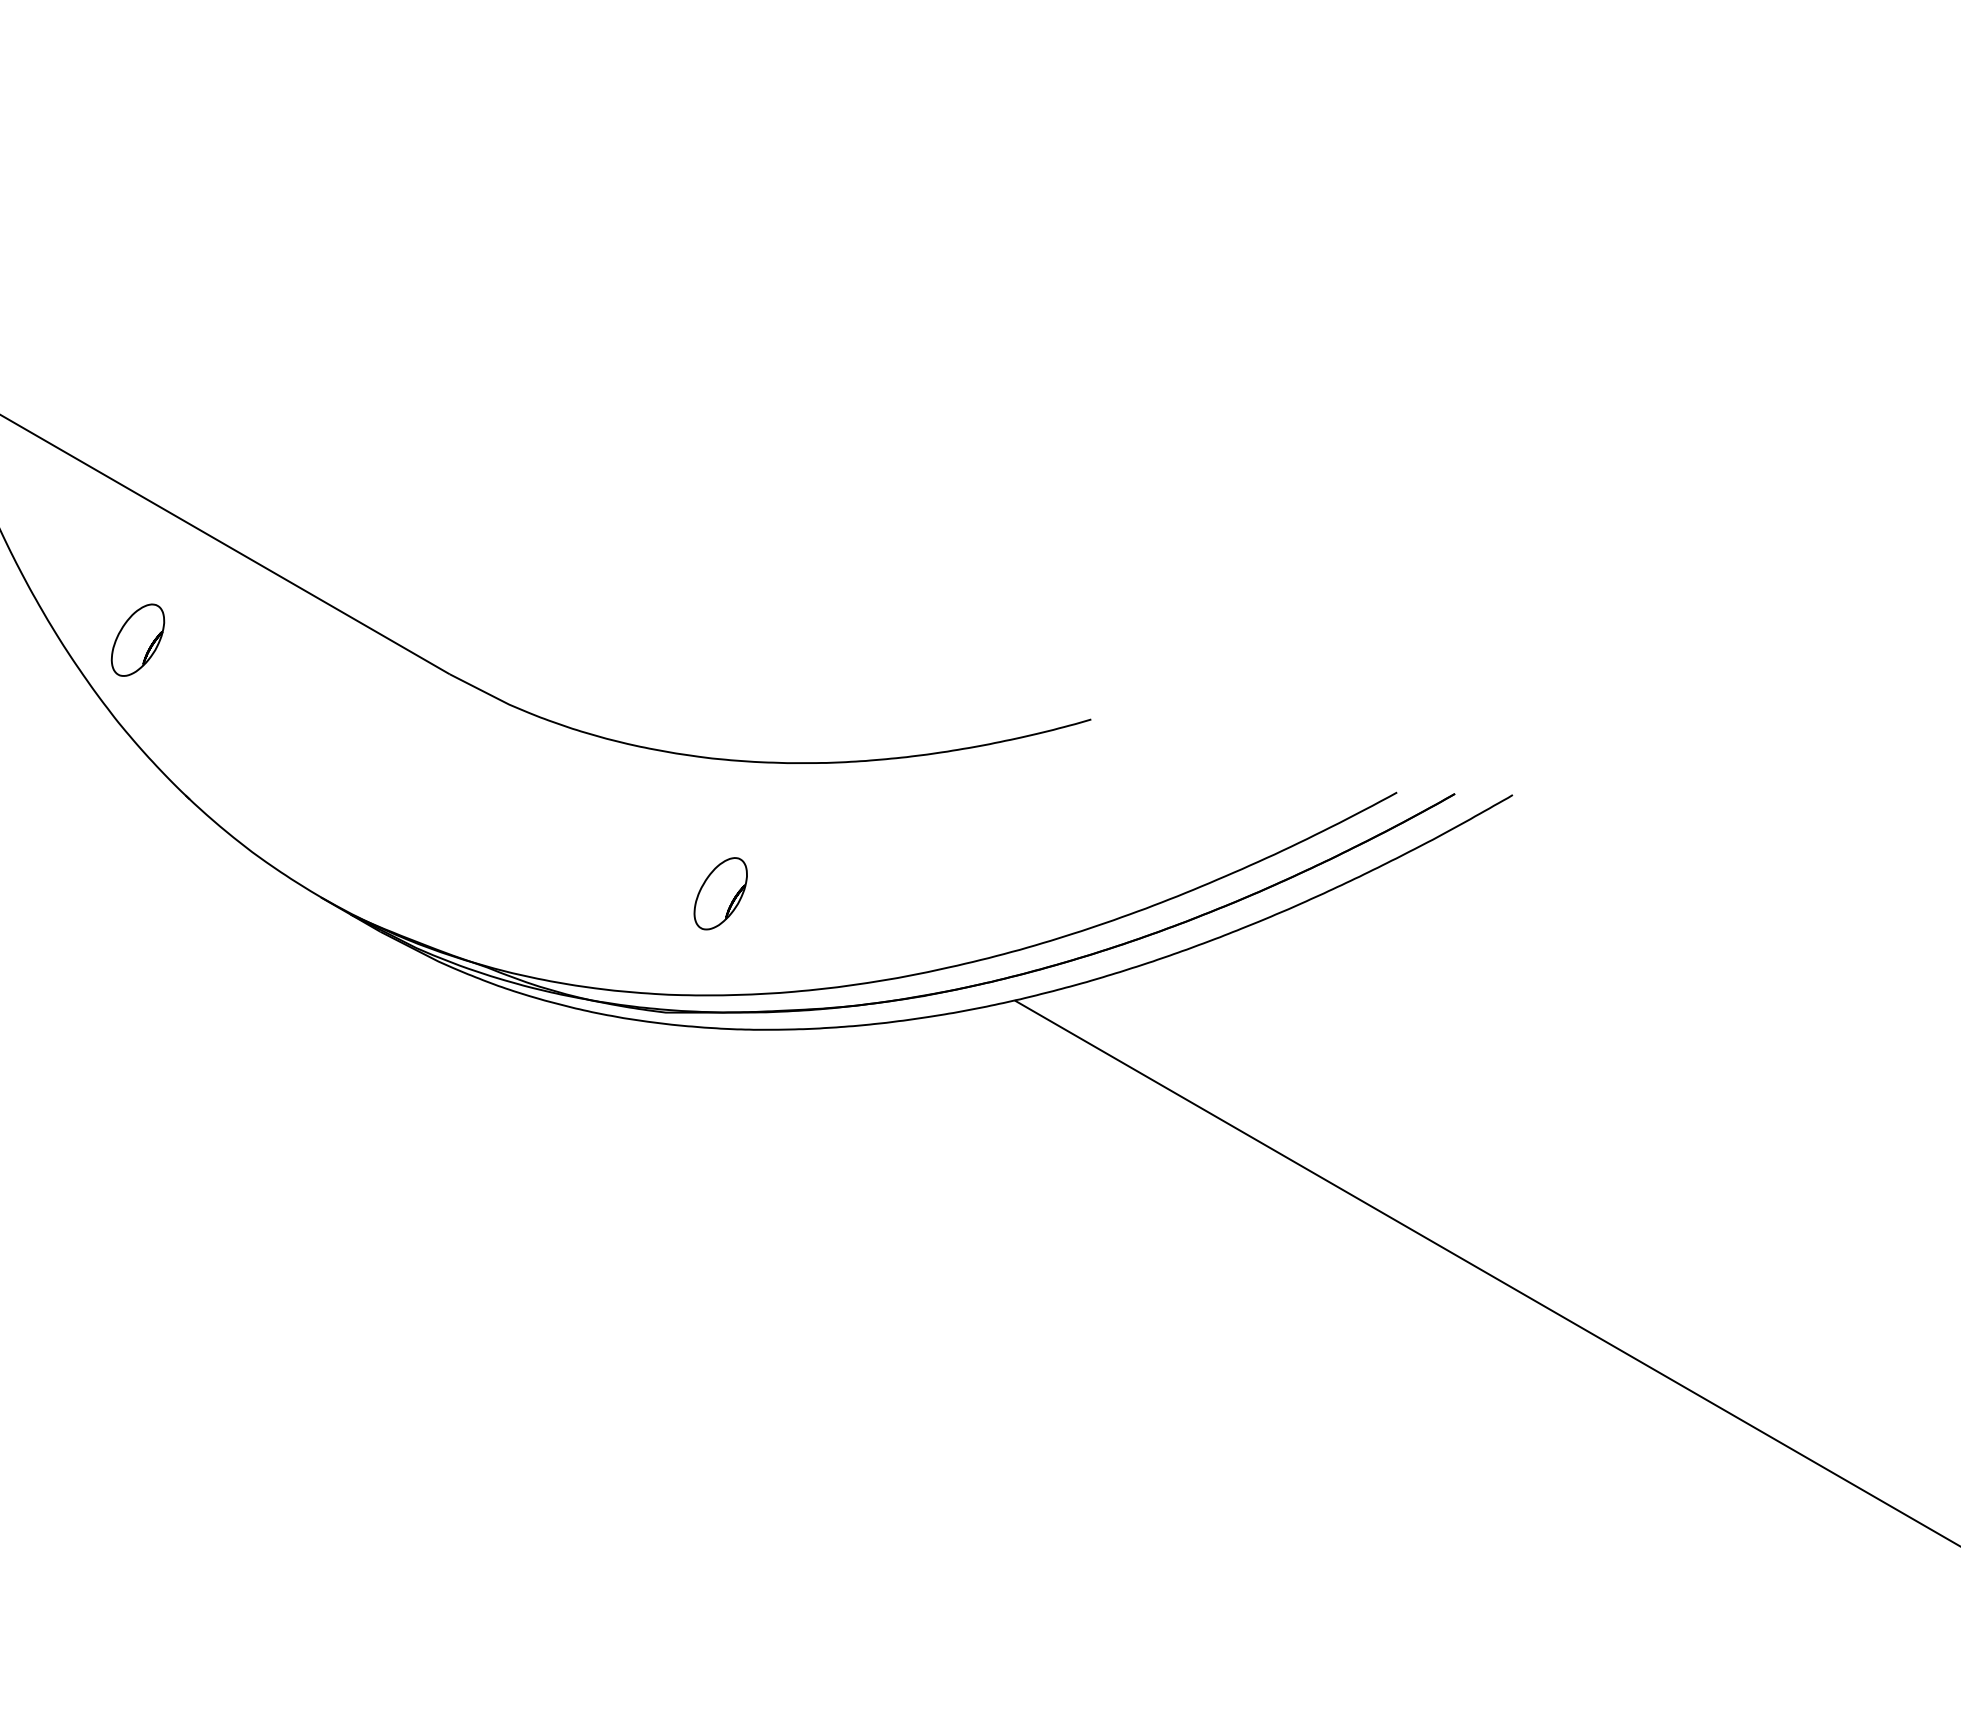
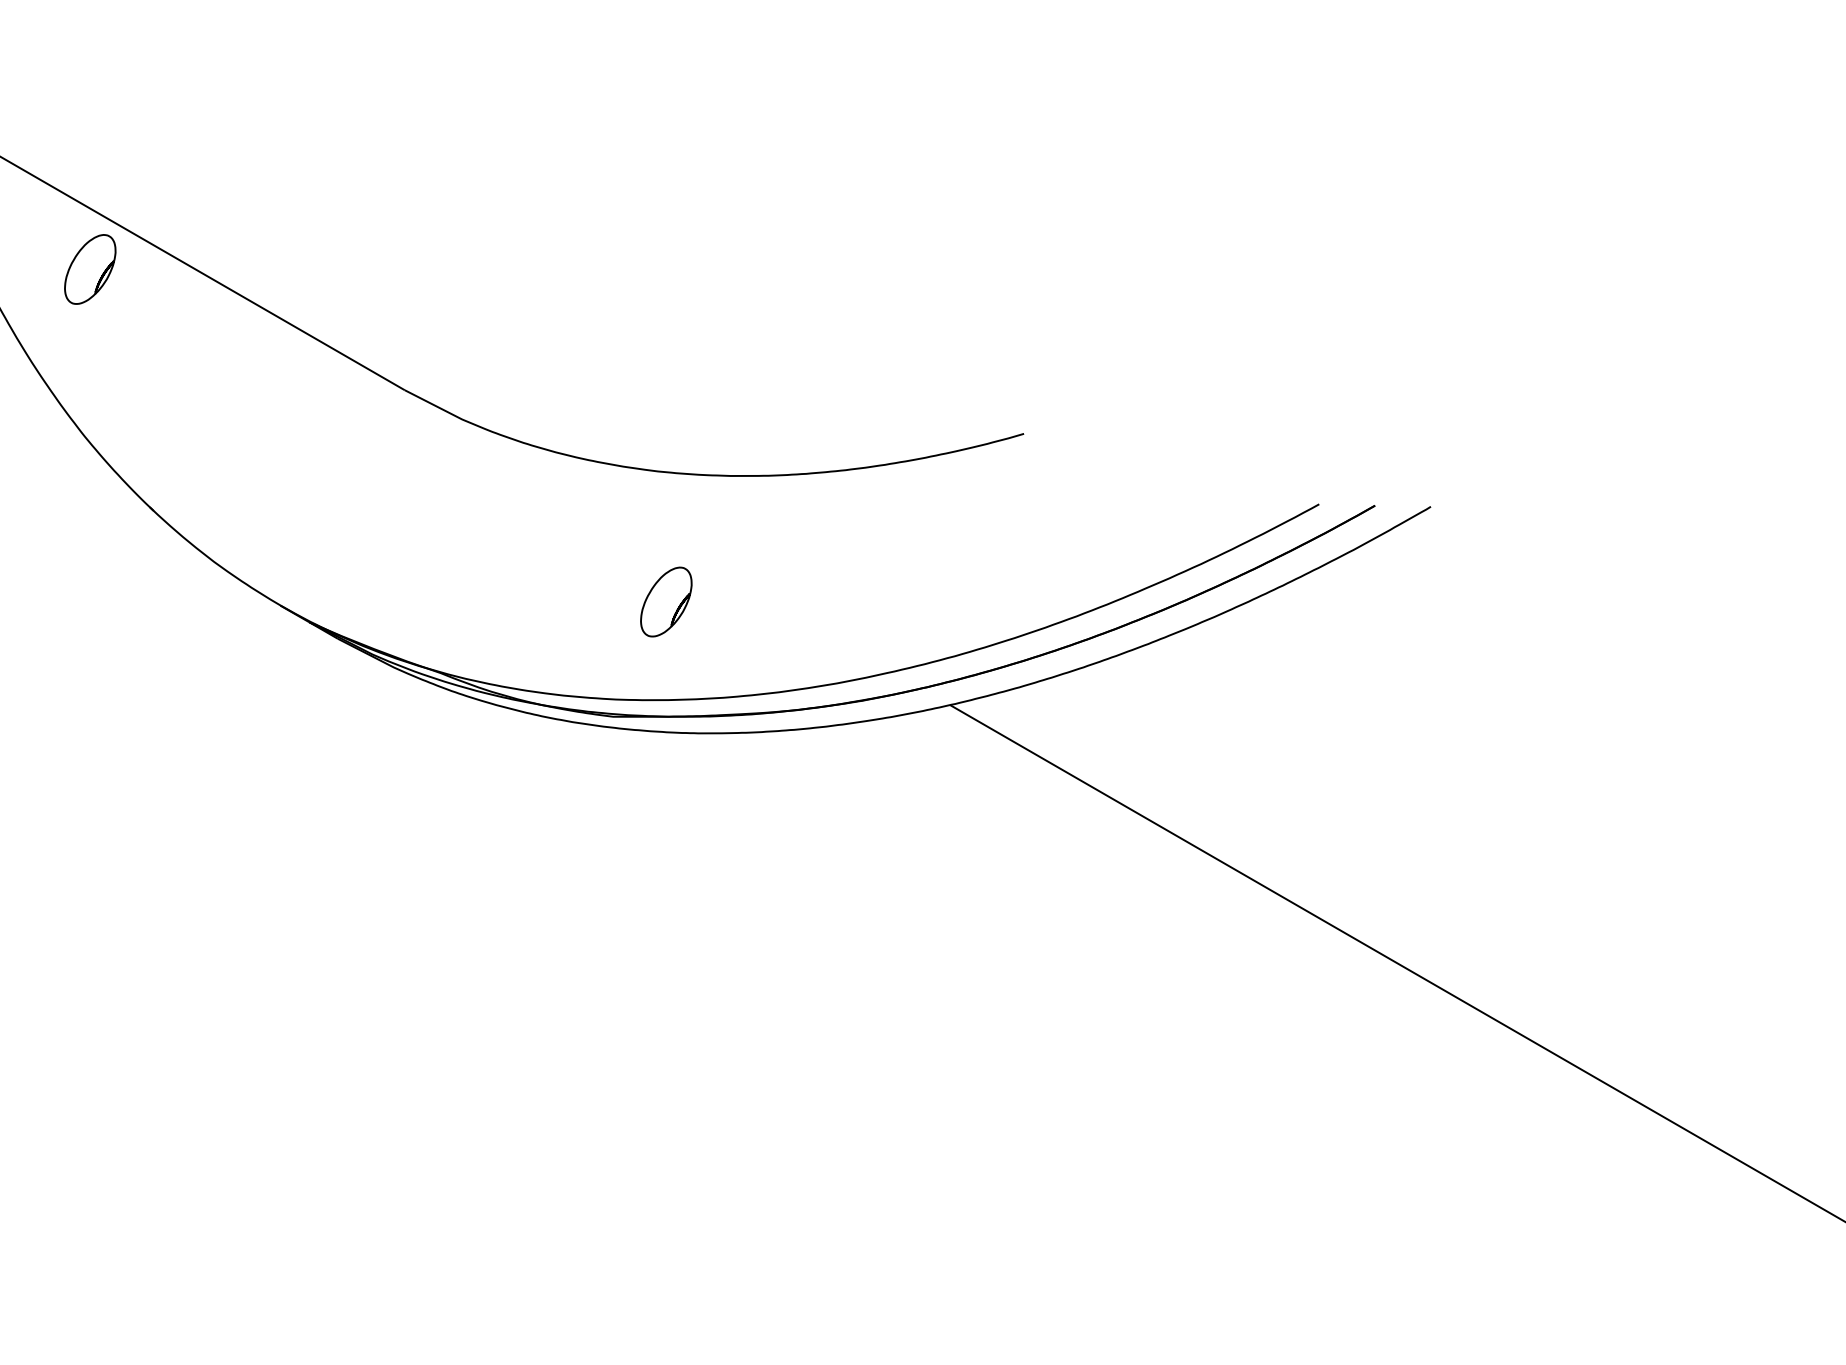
part: (137, 639) -> (89, 268), moved

